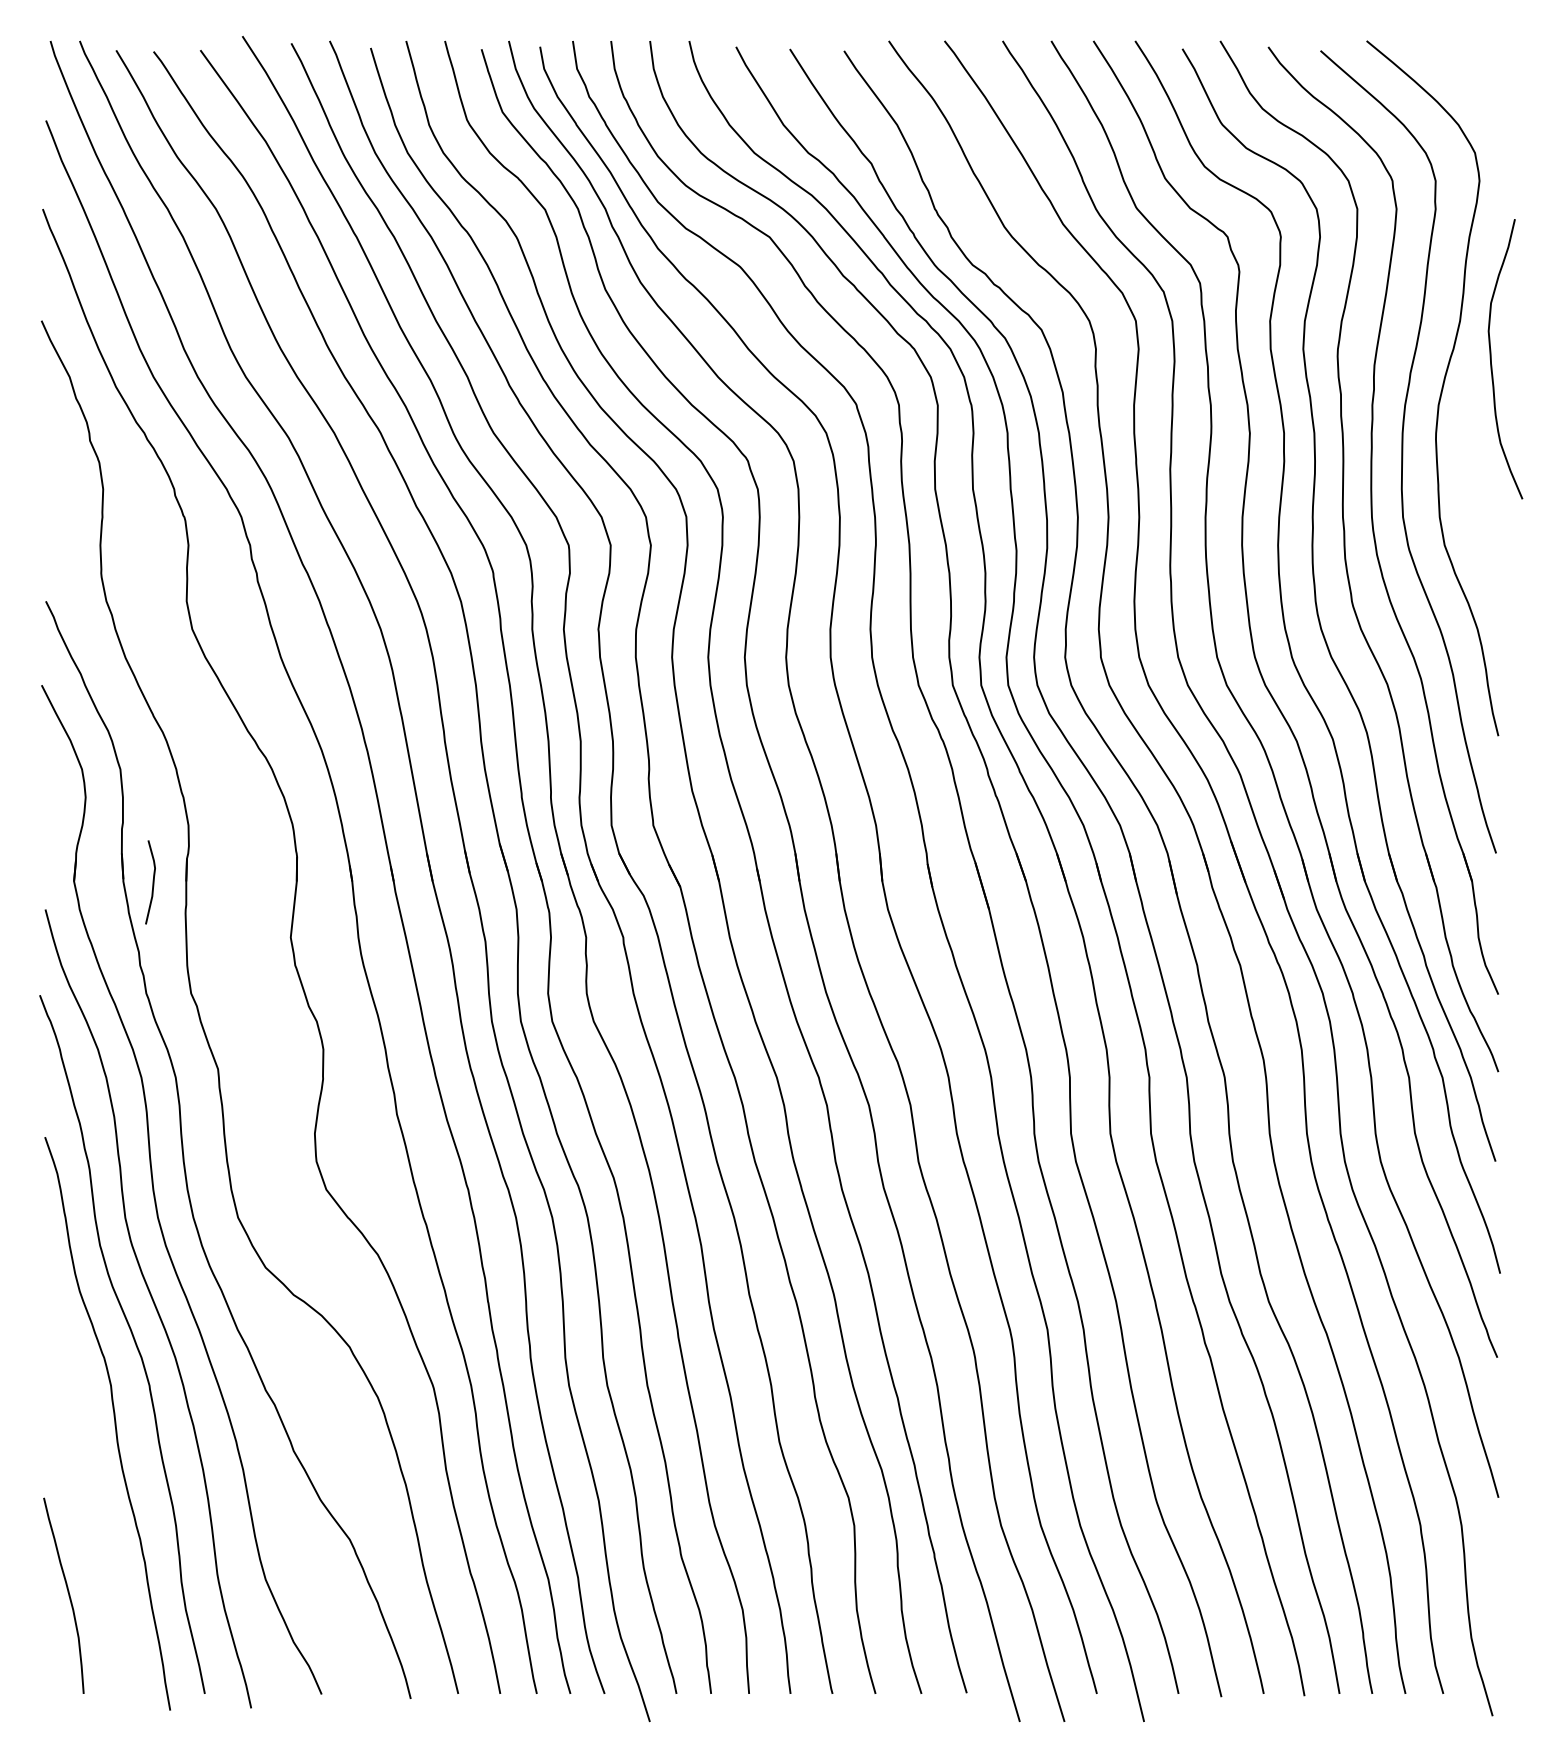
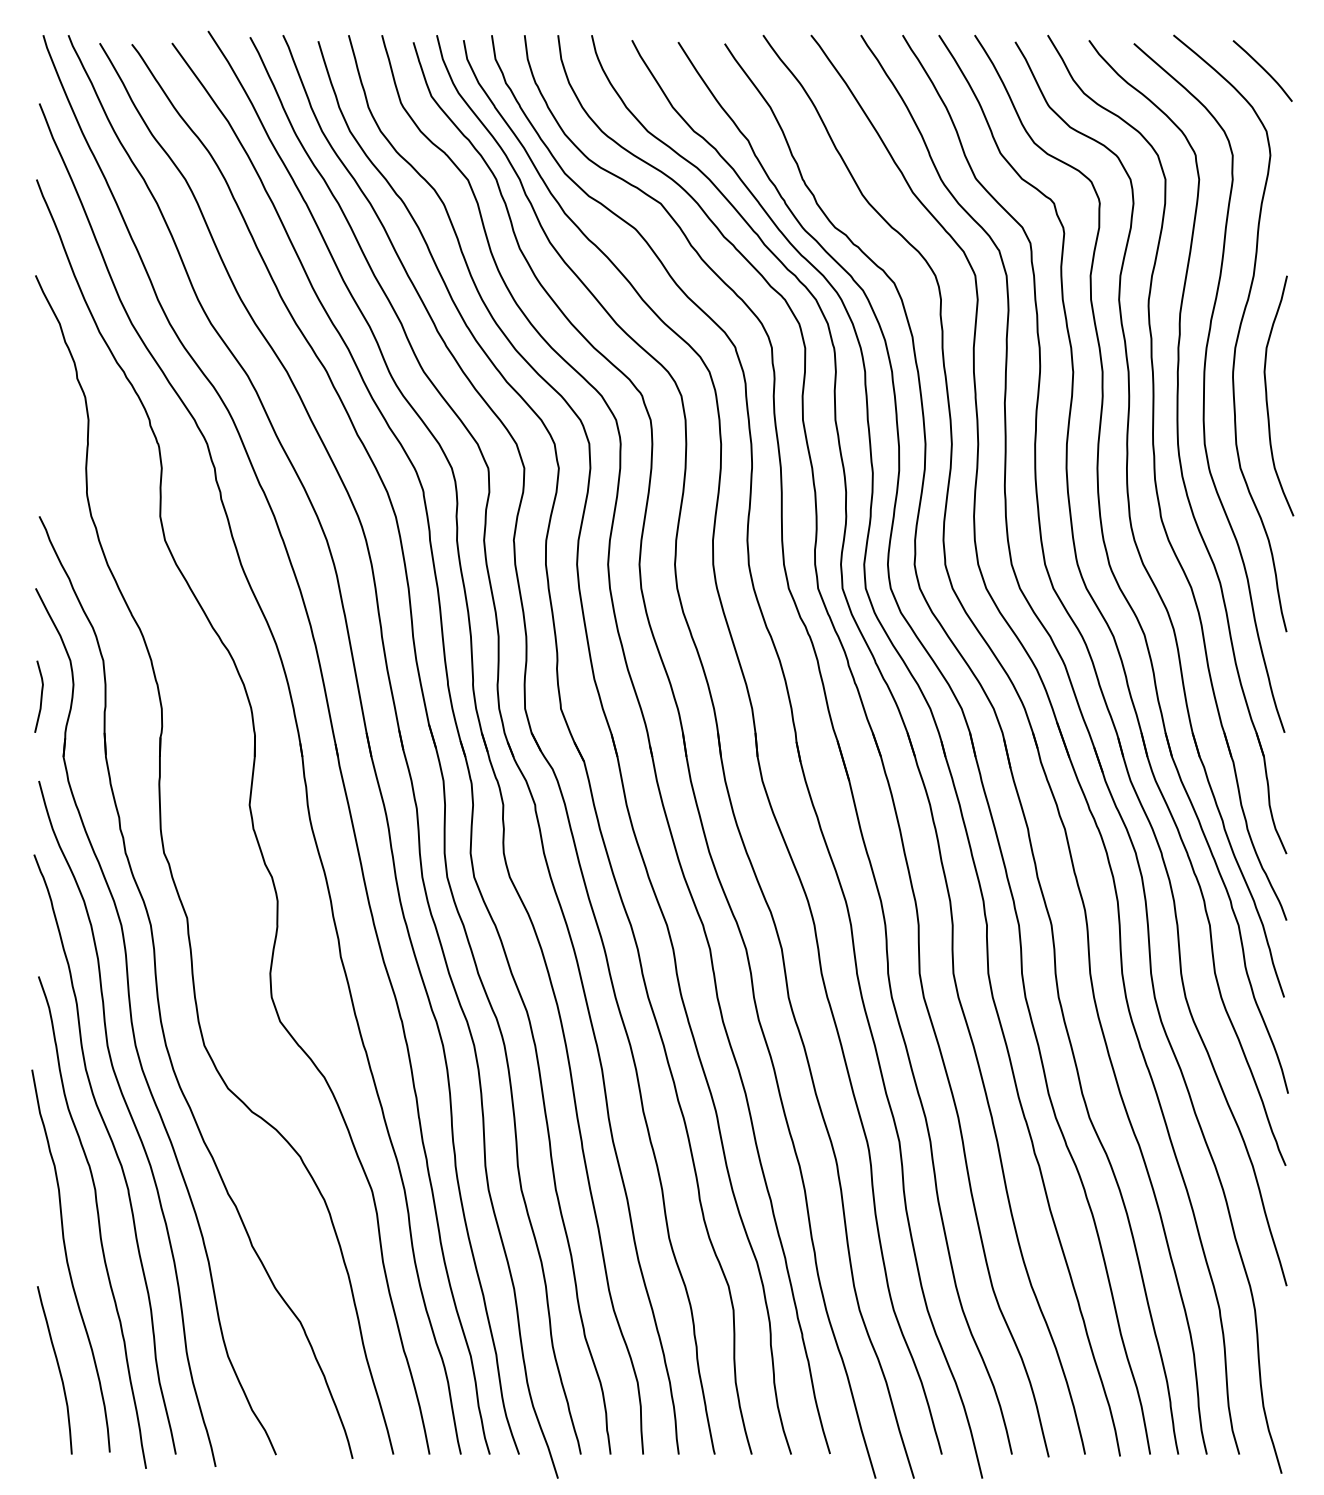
curve: (1471, 81) -> (1263, 69), added
curve: (1491, 359) -> (1266, 396), moved
curve: (152, 882) -> (40, 696), moved
curve: (79, 1468) -> (68, 1261), added

